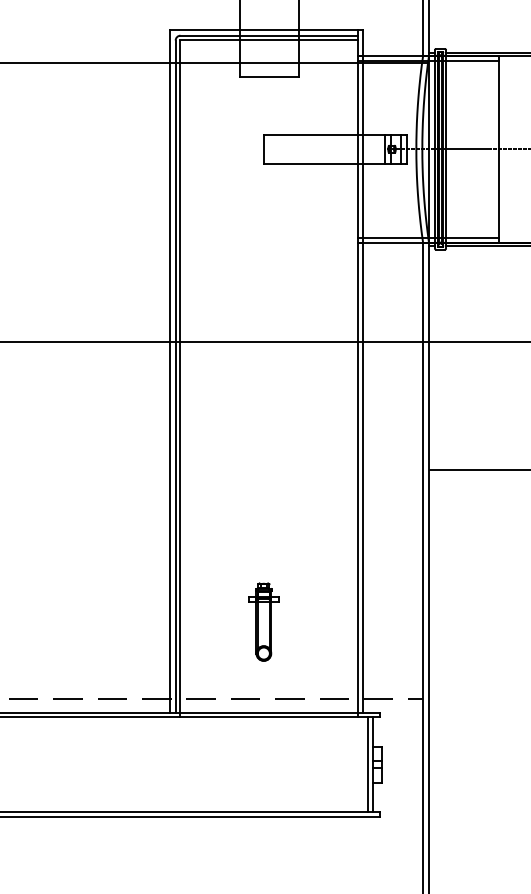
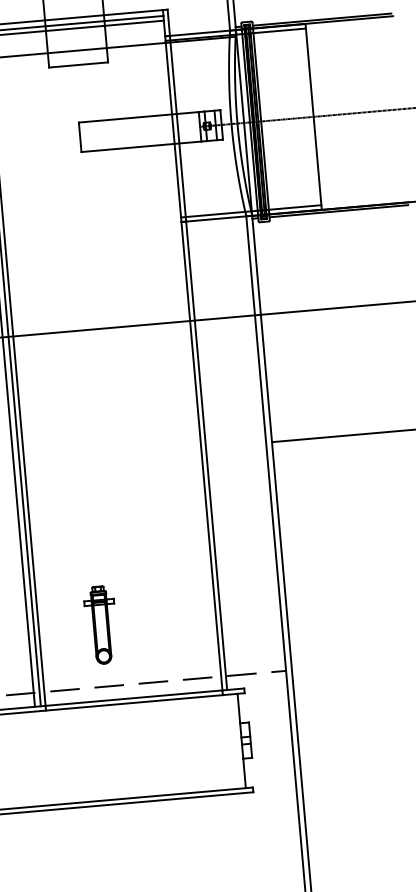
part: (263, 621) -> (100, 624), moved
line: (368, 764) -> (237, 741), removed

